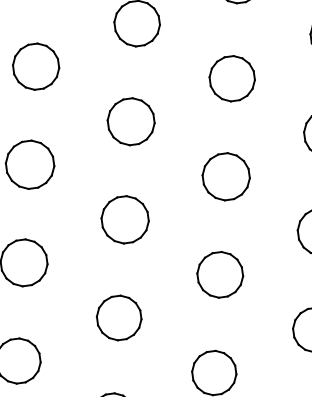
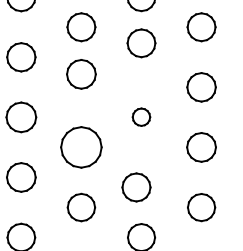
part: (232, 79) -> (141, 43), moved
part: (131, 121) -> (81, 74), moved
part: (226, 175) -> (141, 116), size x0.6
part: (125, 219) -> (81, 147), size x1.4
part: (220, 274) -> (136, 187), moved

